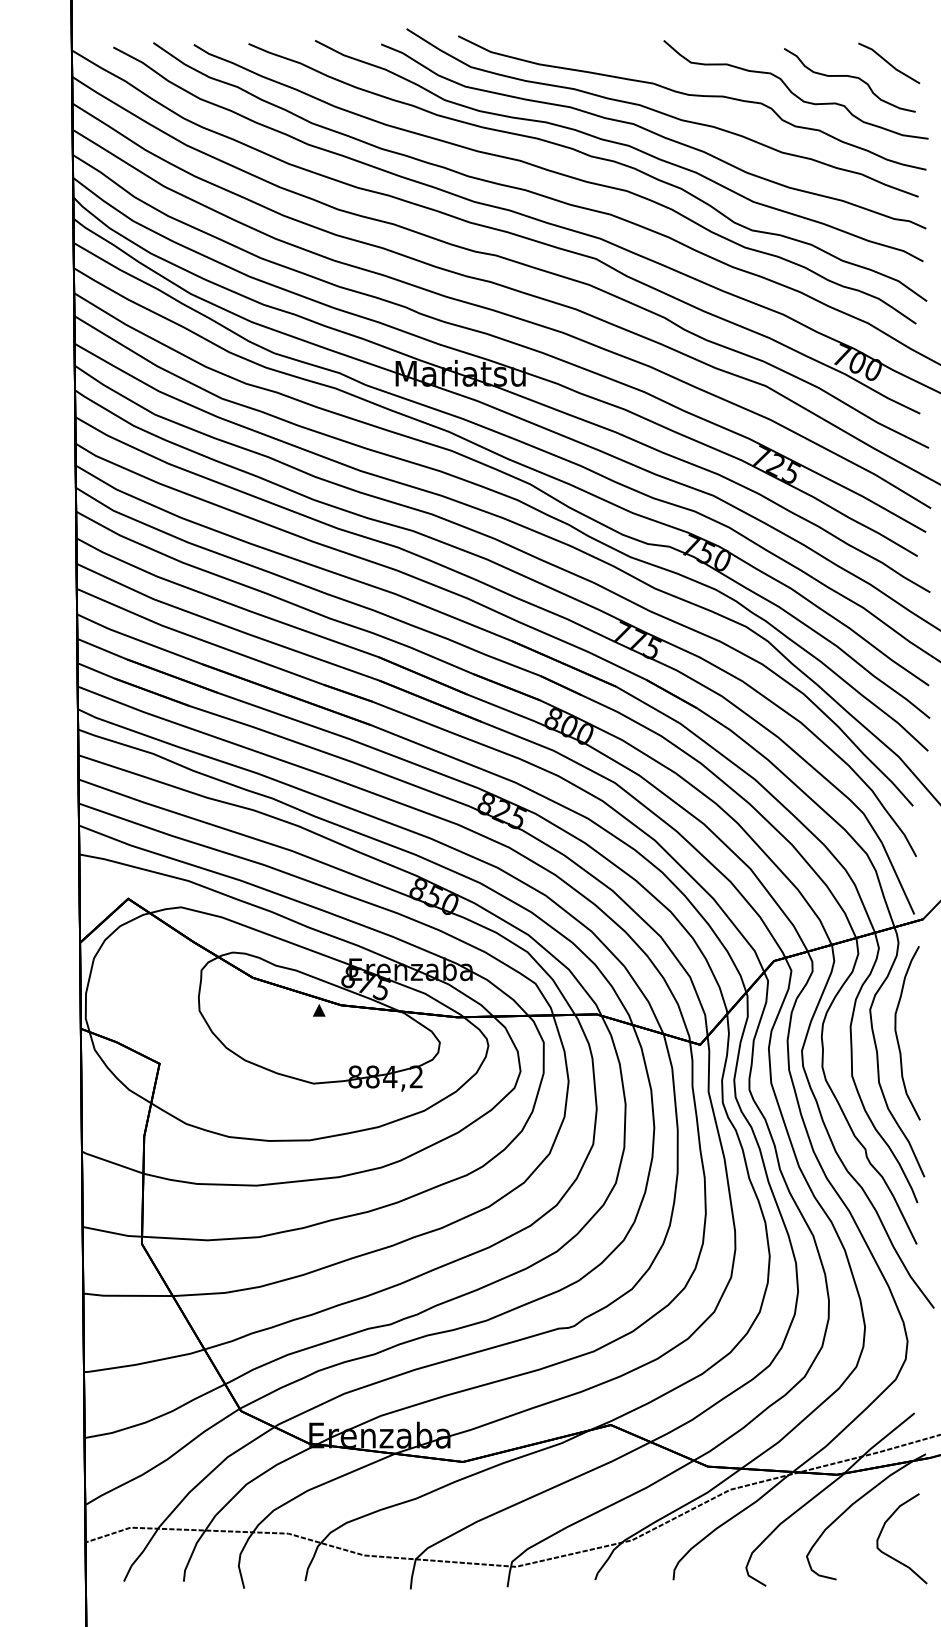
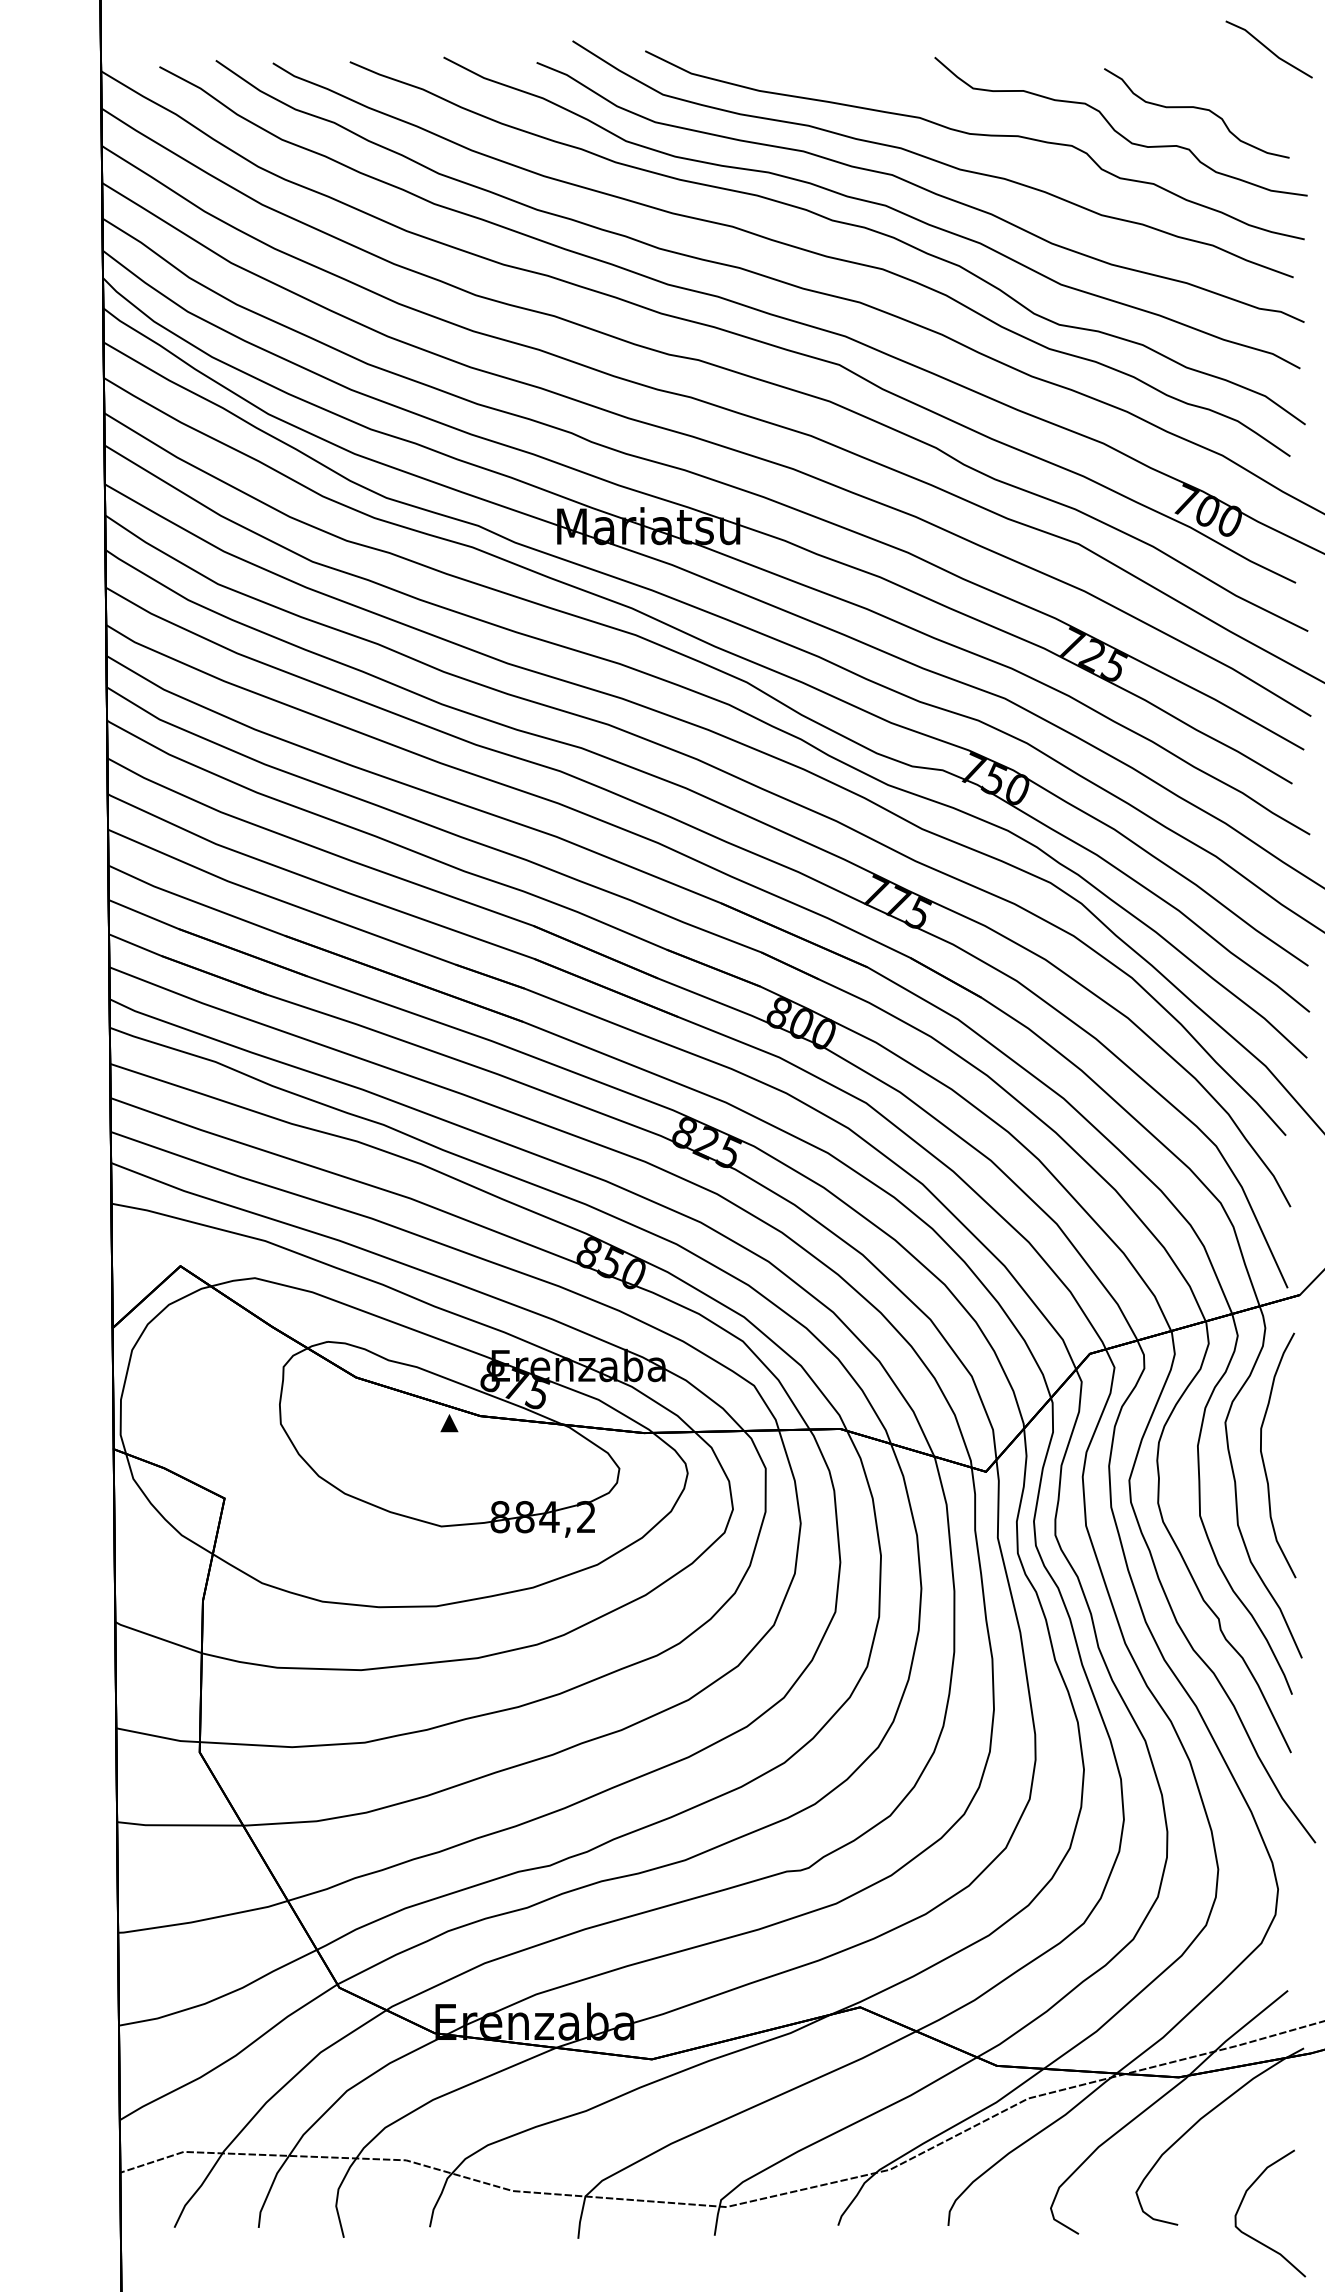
line: (888, 63) -> (1268, 49), moved
curve: (891, 1556) -> (1255, 2238), moved

